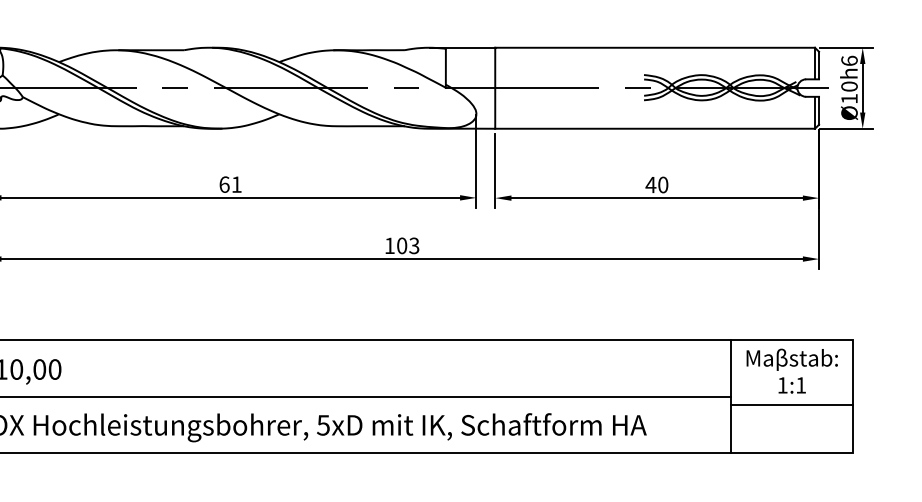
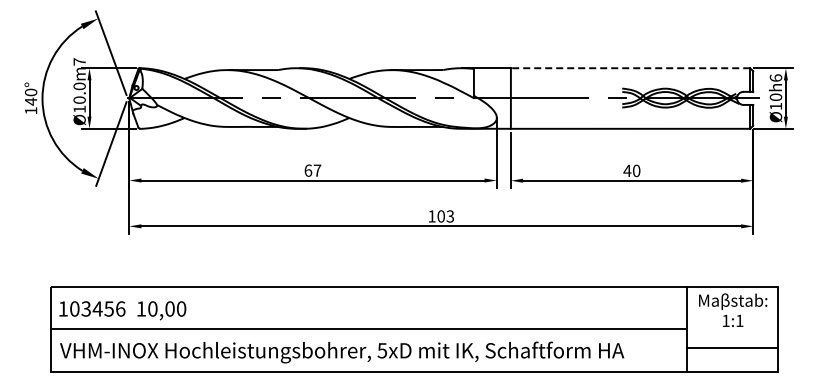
line: (655, 48) -> (630, 68), solid -> dashed
text: (236, 184) -> (317, 170), 61 -> 67
line: (791, 404) -> (732, 348), moved

